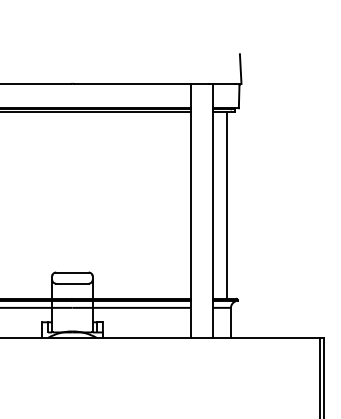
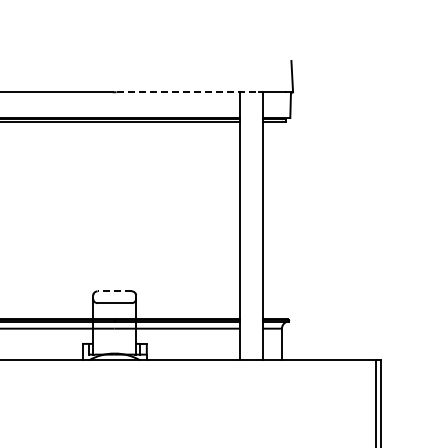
line: (142, 84) -> (188, 92), solid -> dashed
line: (226, 205) -> (277, 220), removed
line: (72, 272) -> (114, 291), solid -> dashed

